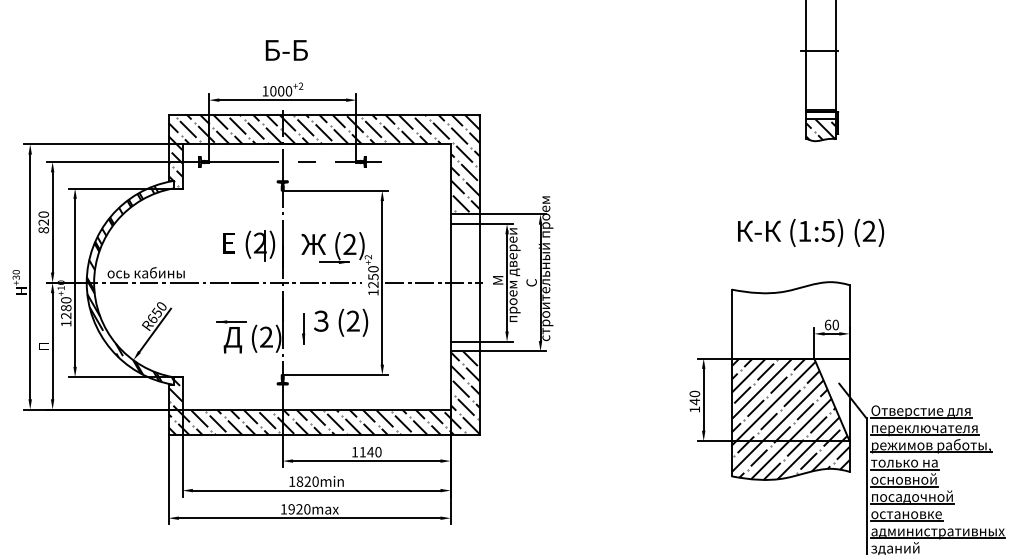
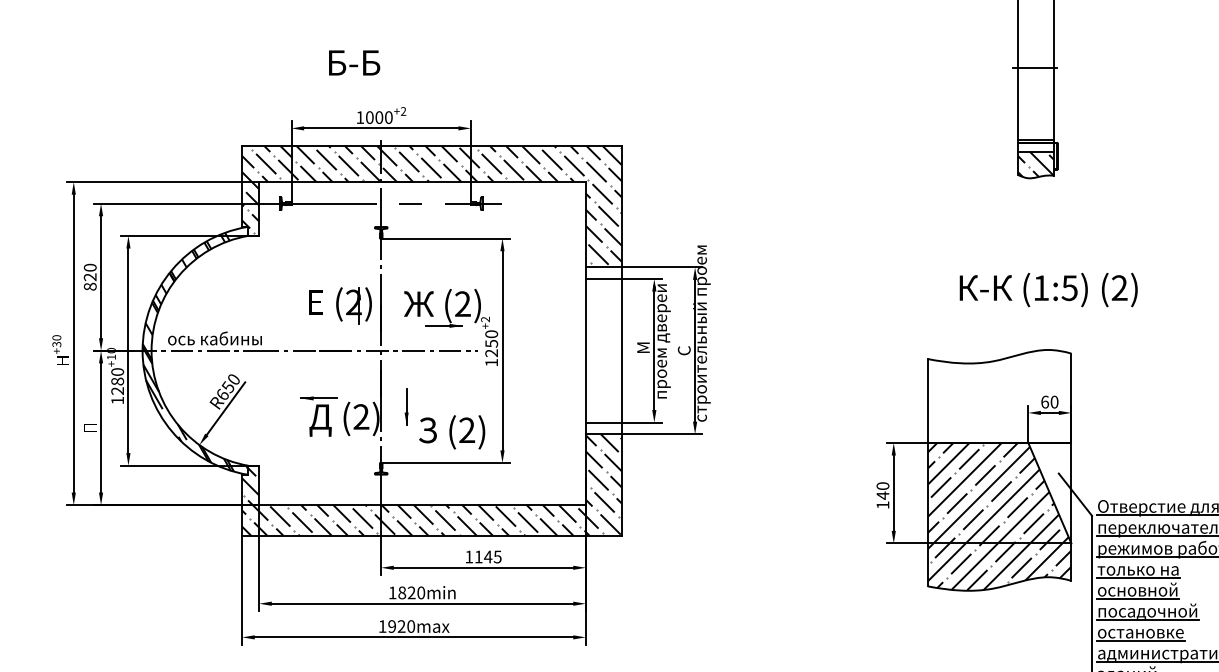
text: (286, 50) -> (354, 63), moved
text: (811, 232) -> (1049, 289), moved
line: (434, 282) -> (565, 350), removed
text: (341, 322) -> (452, 431), moved
text: (378, 452) -> (497, 557), 1140 -> 1145

